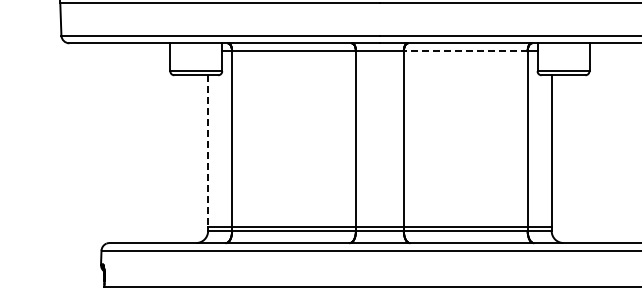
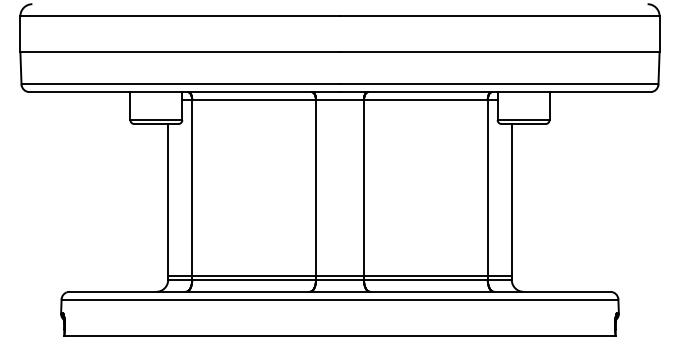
line: (465, 51) -> (425, 100), dashed -> solid
line: (208, 150) -> (168, 199), dashed -> solid

